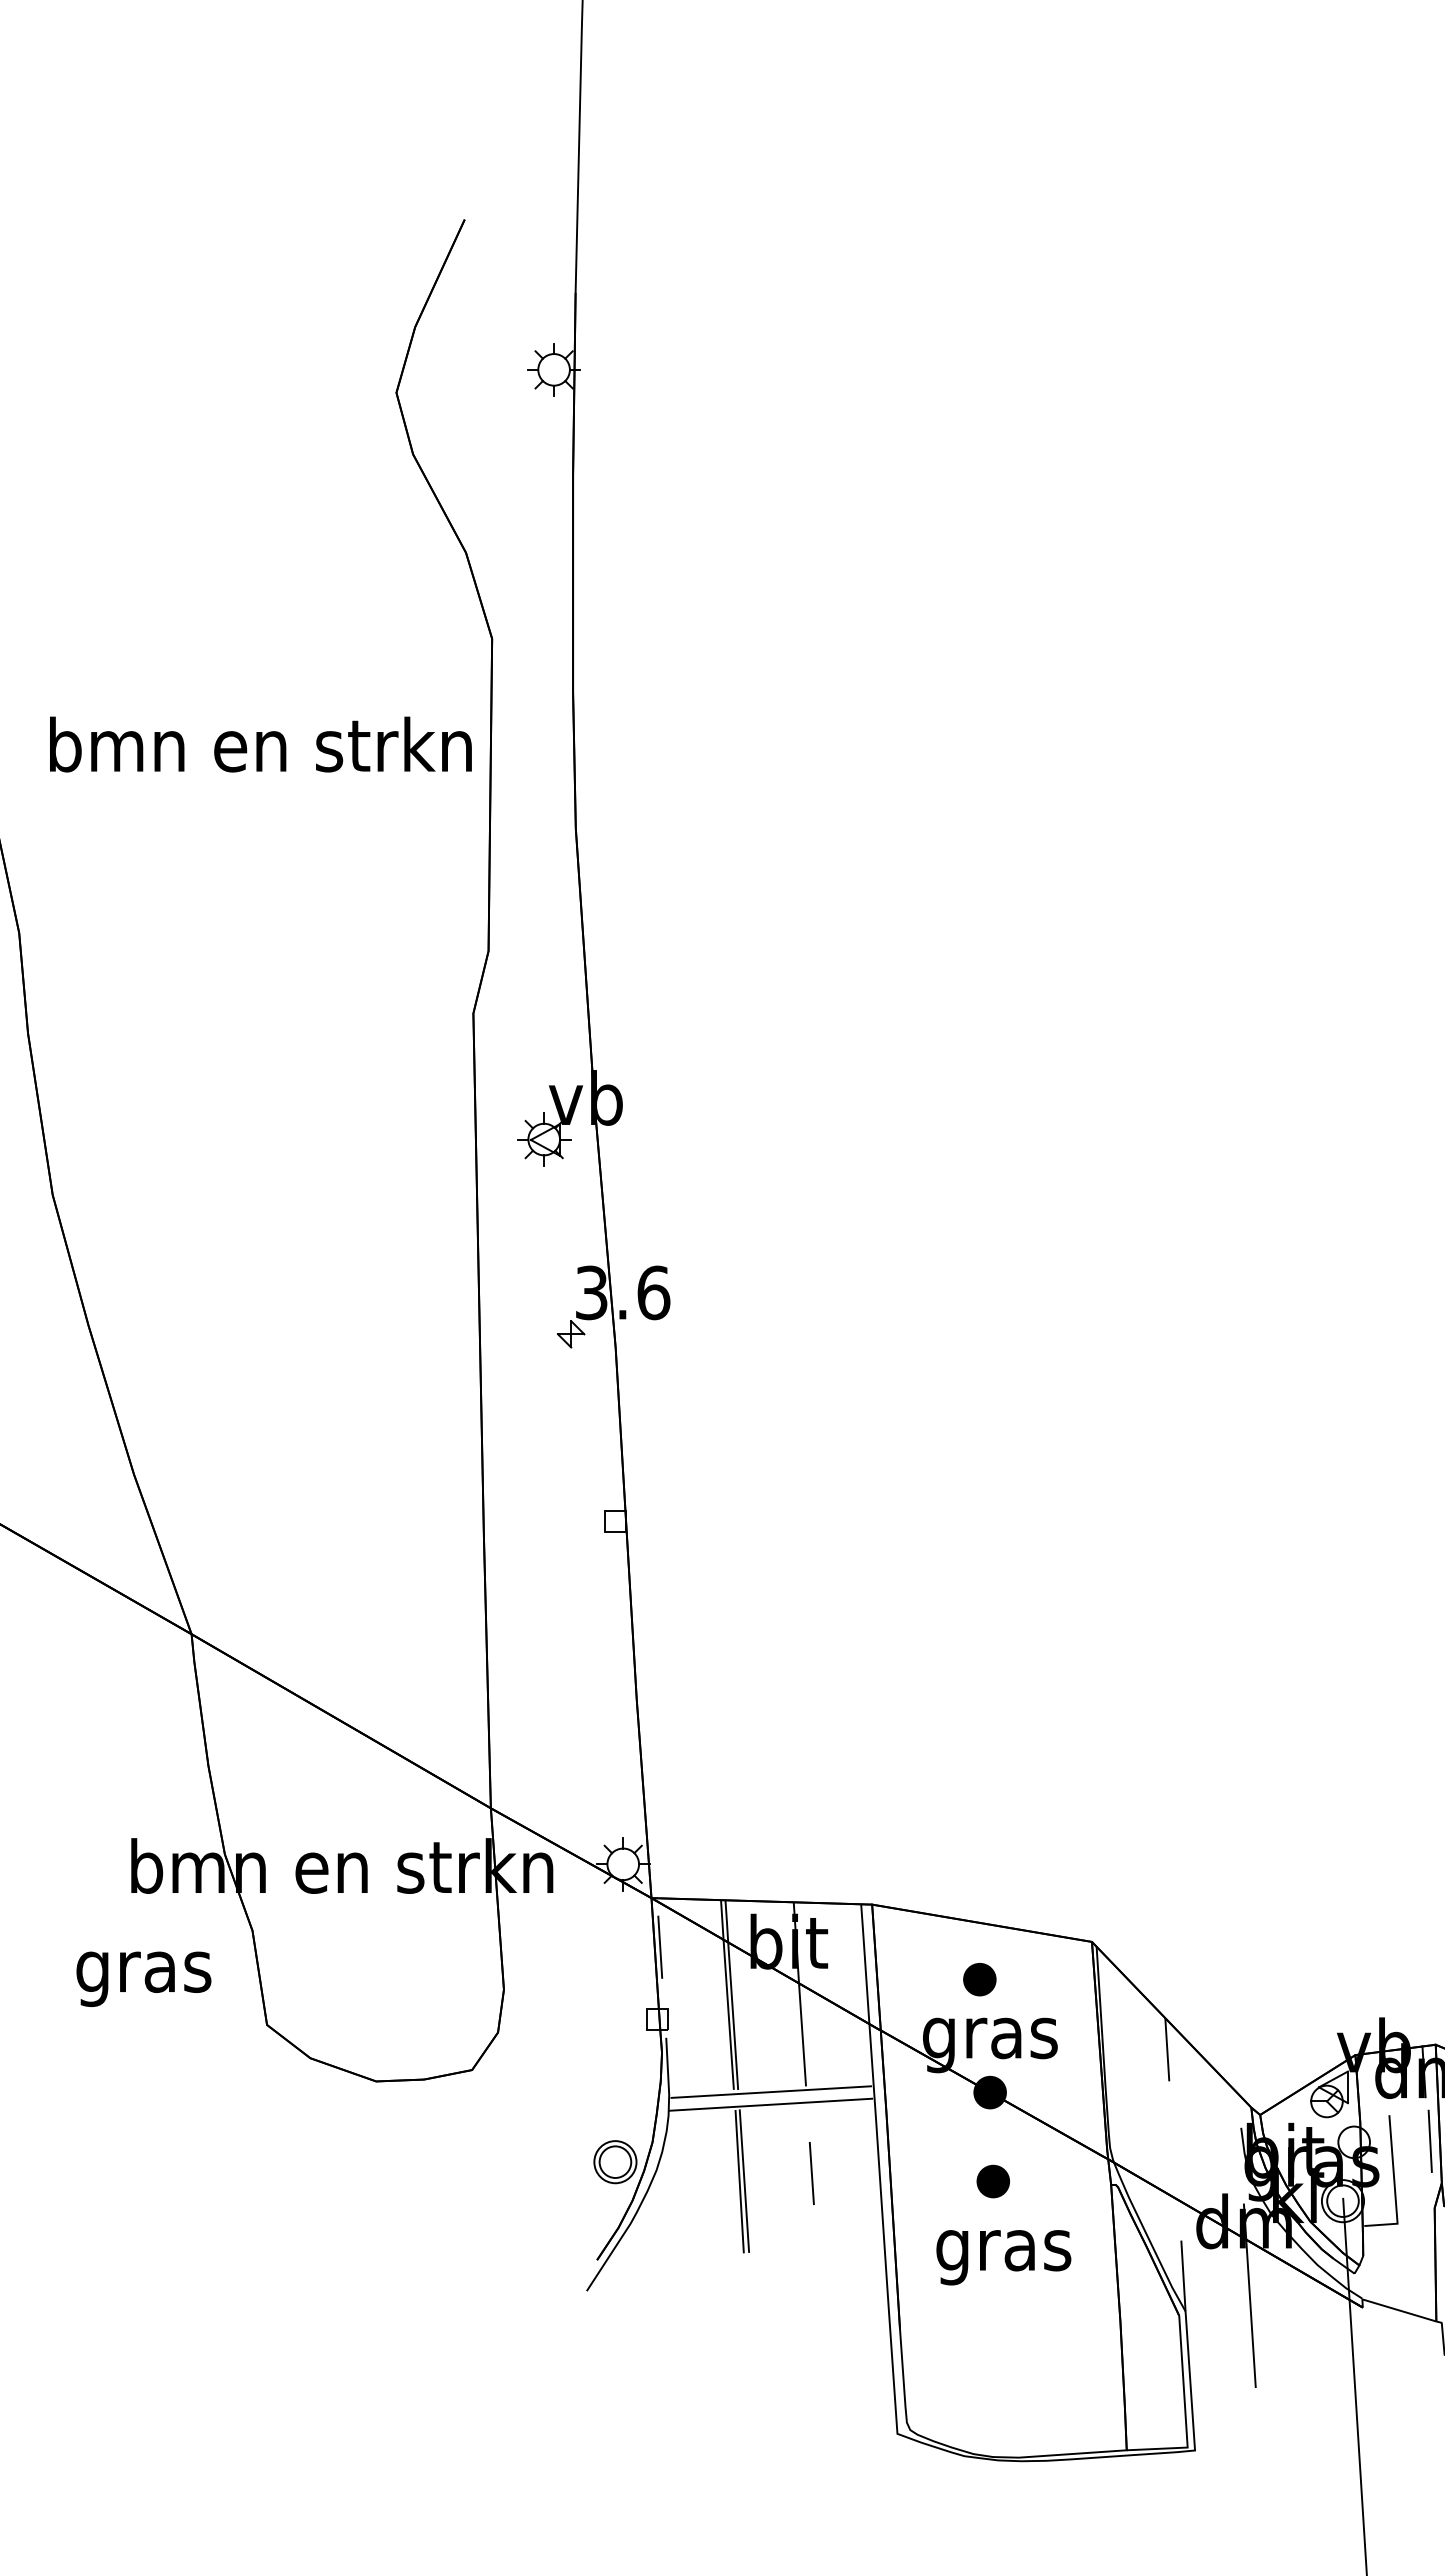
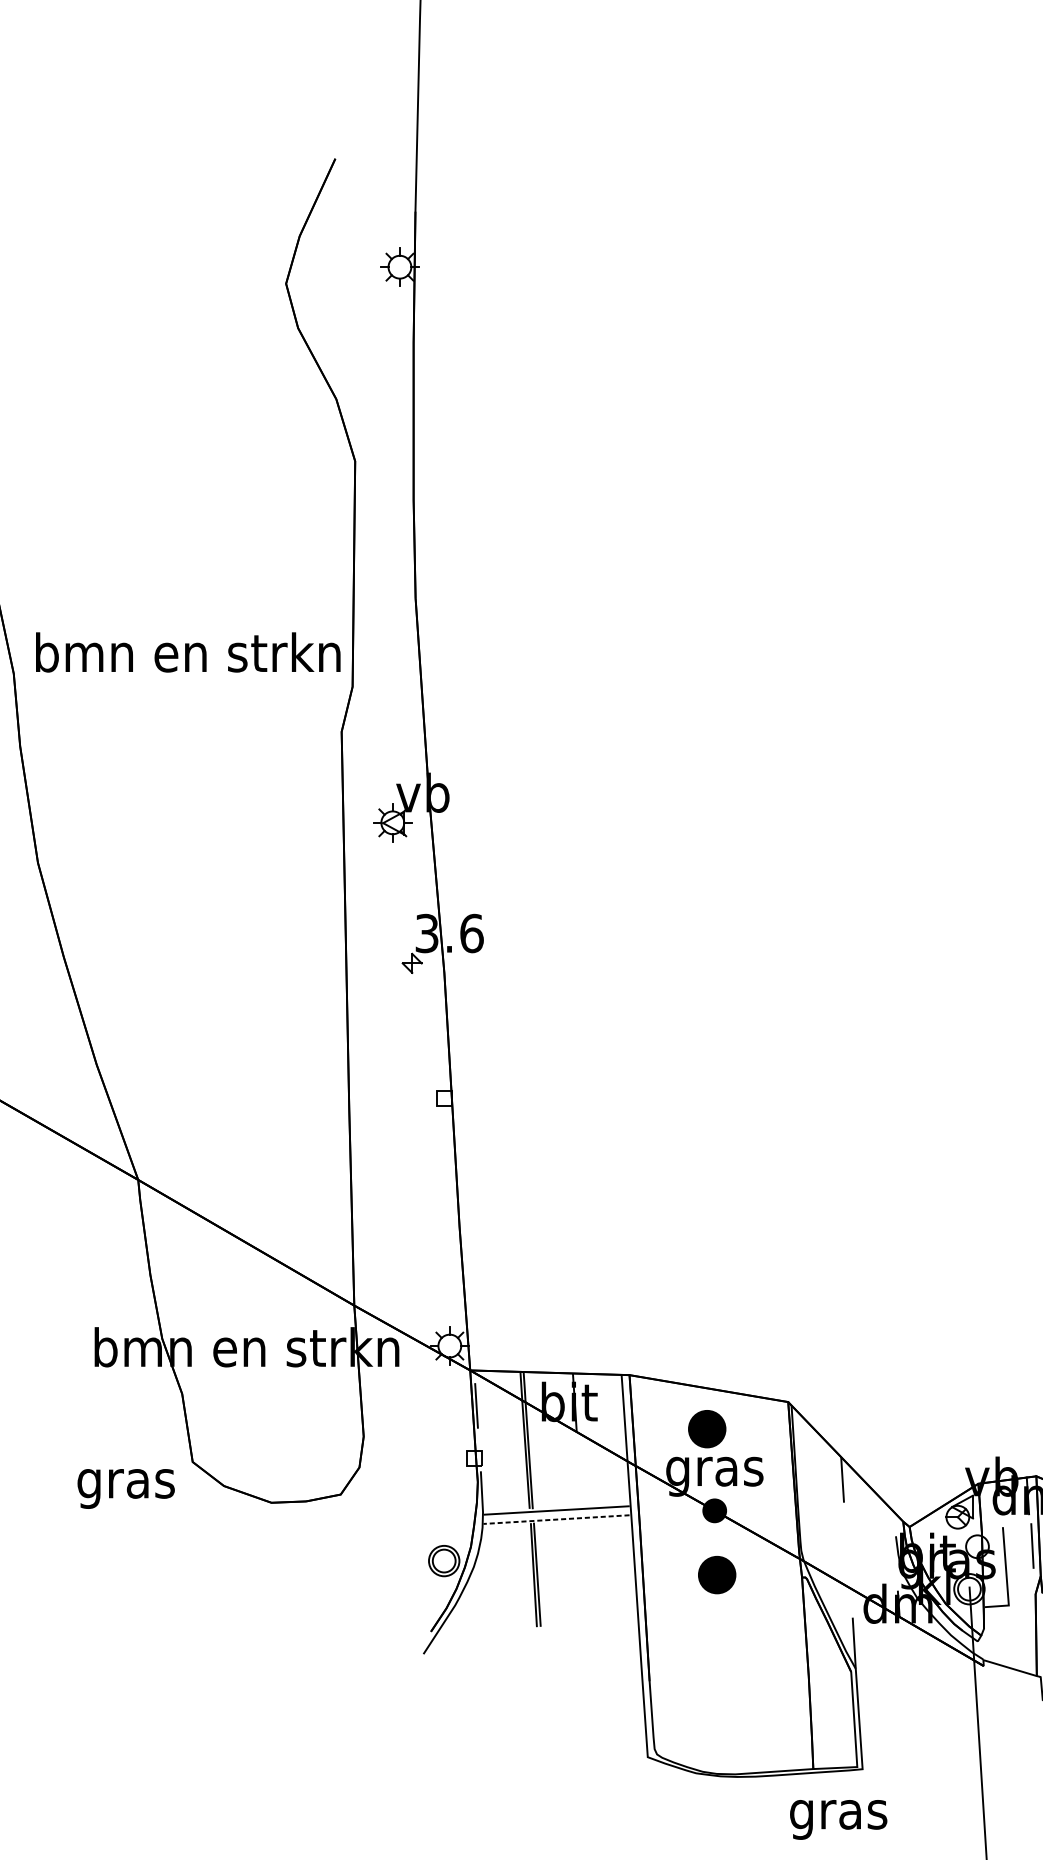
text: (260, 744) -> (187, 652), moved
text: (143, 1978) -> (125, 1488), moved
part: (979, 1979) -> (707, 1429), size x1.6
line: (802, 2034) -> (579, 1468), removed
line: (770, 2104) -> (556, 1519), solid -> dashed
line: (811, 2173) -> (585, 1569), removed
part: (992, 2181) -> (716, 1575), size x1.6
text: (1003, 2257) -> (838, 1819), moved
line: (1250, 2313) -> (902, 1670), removed

